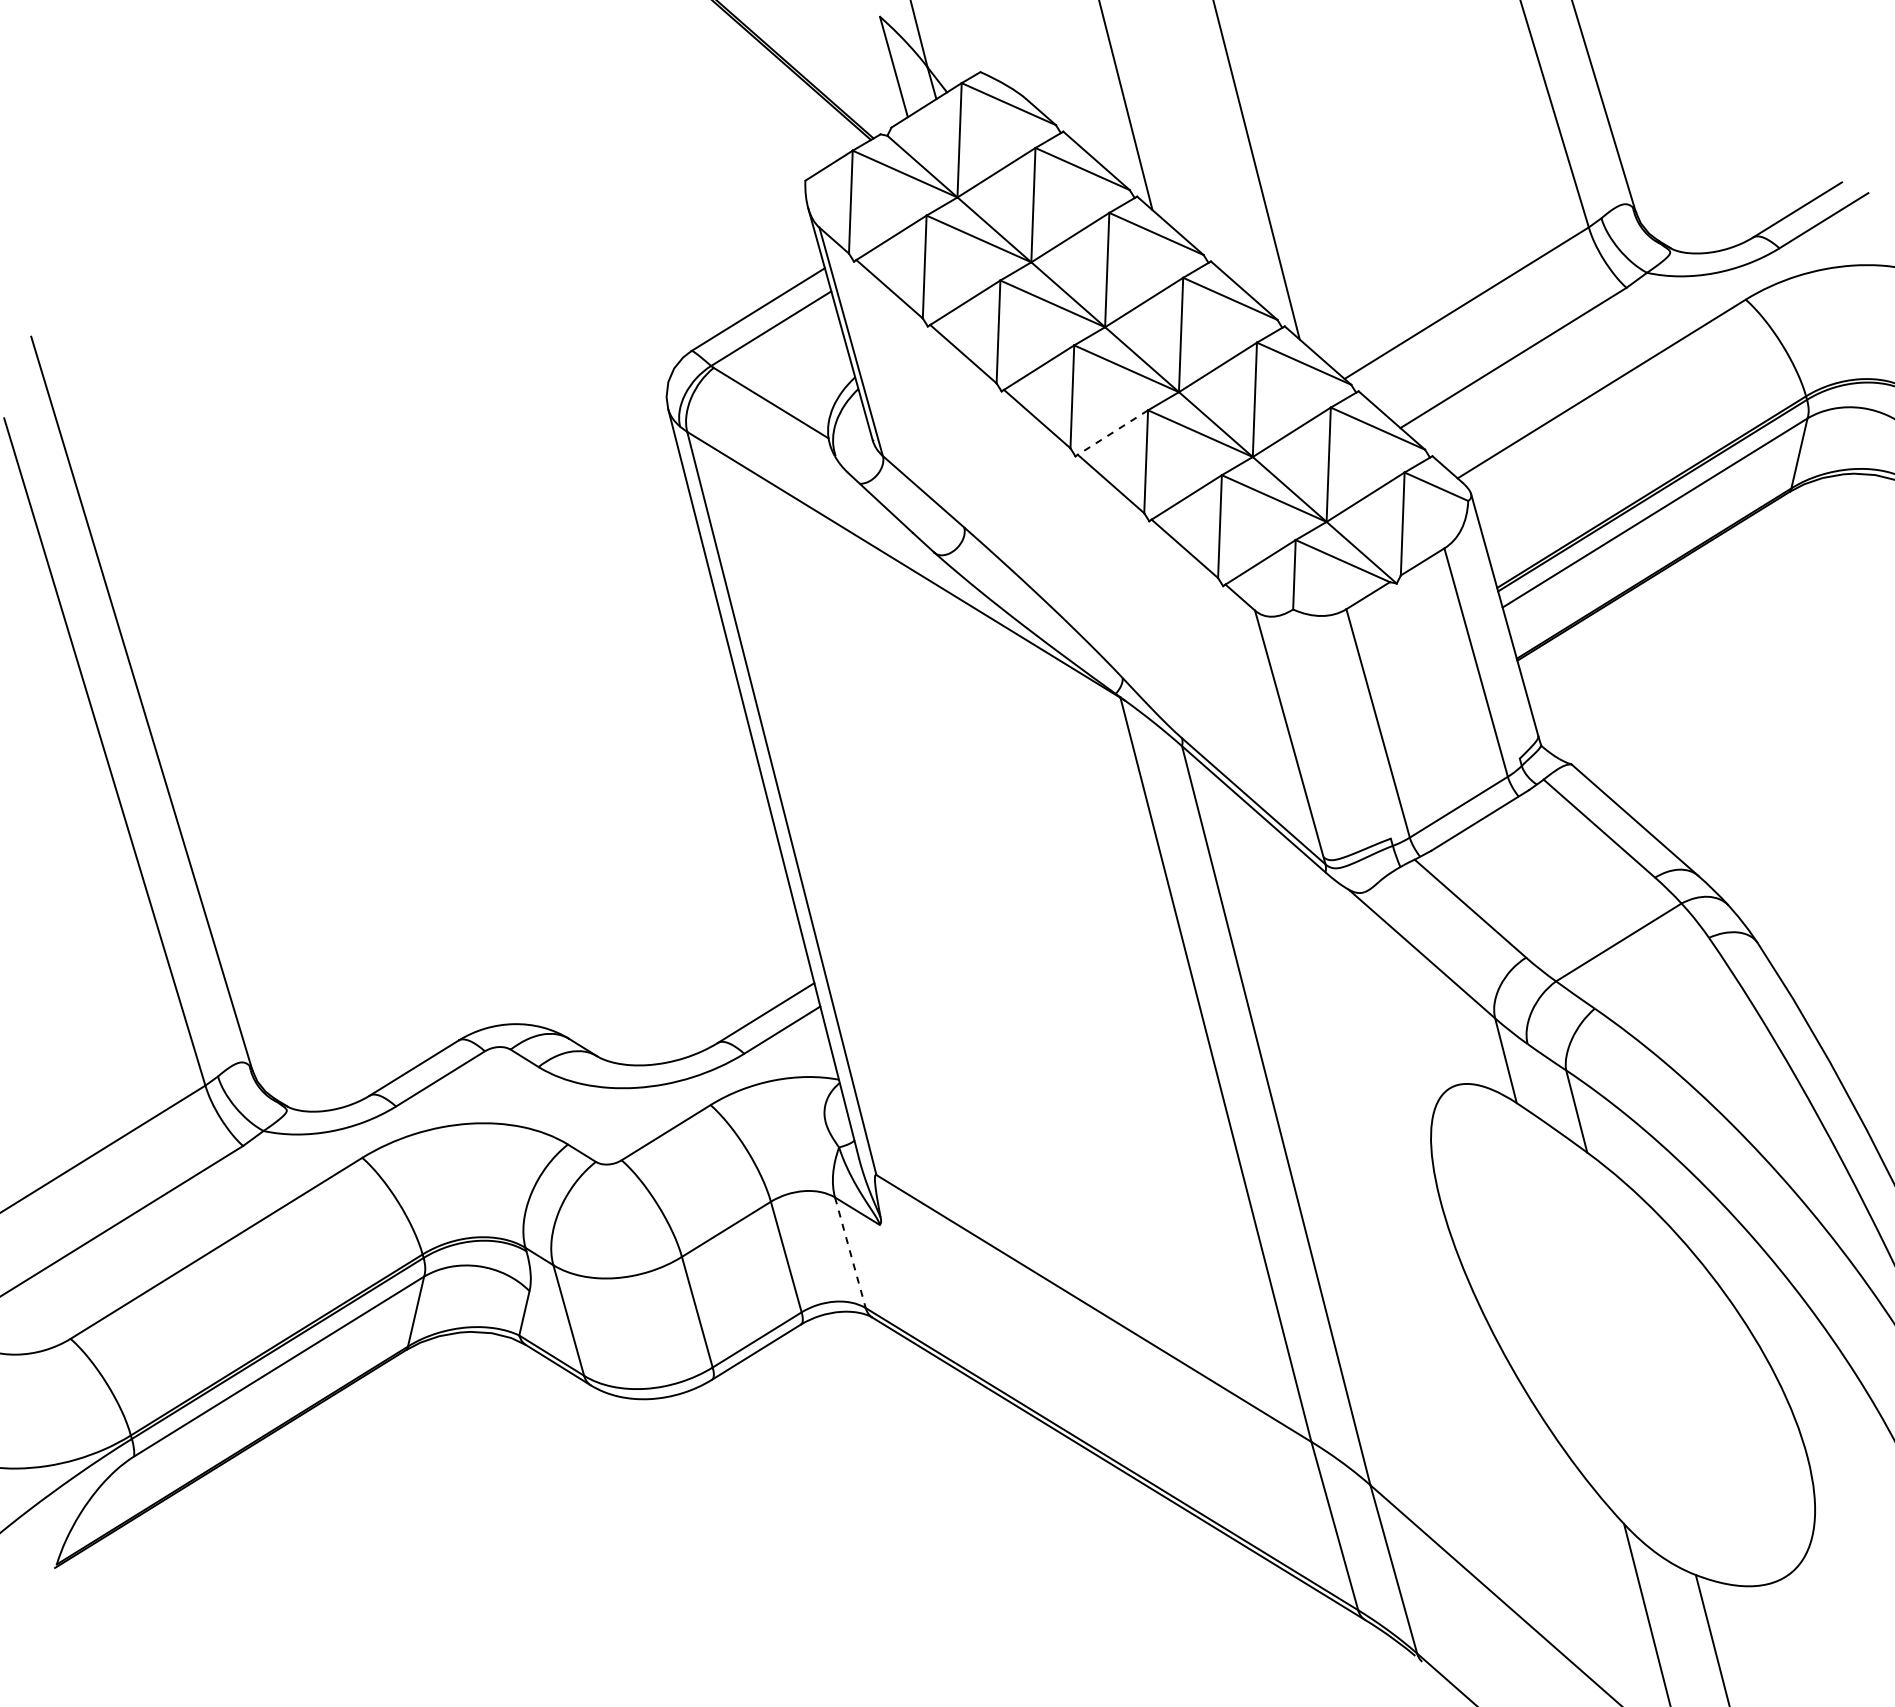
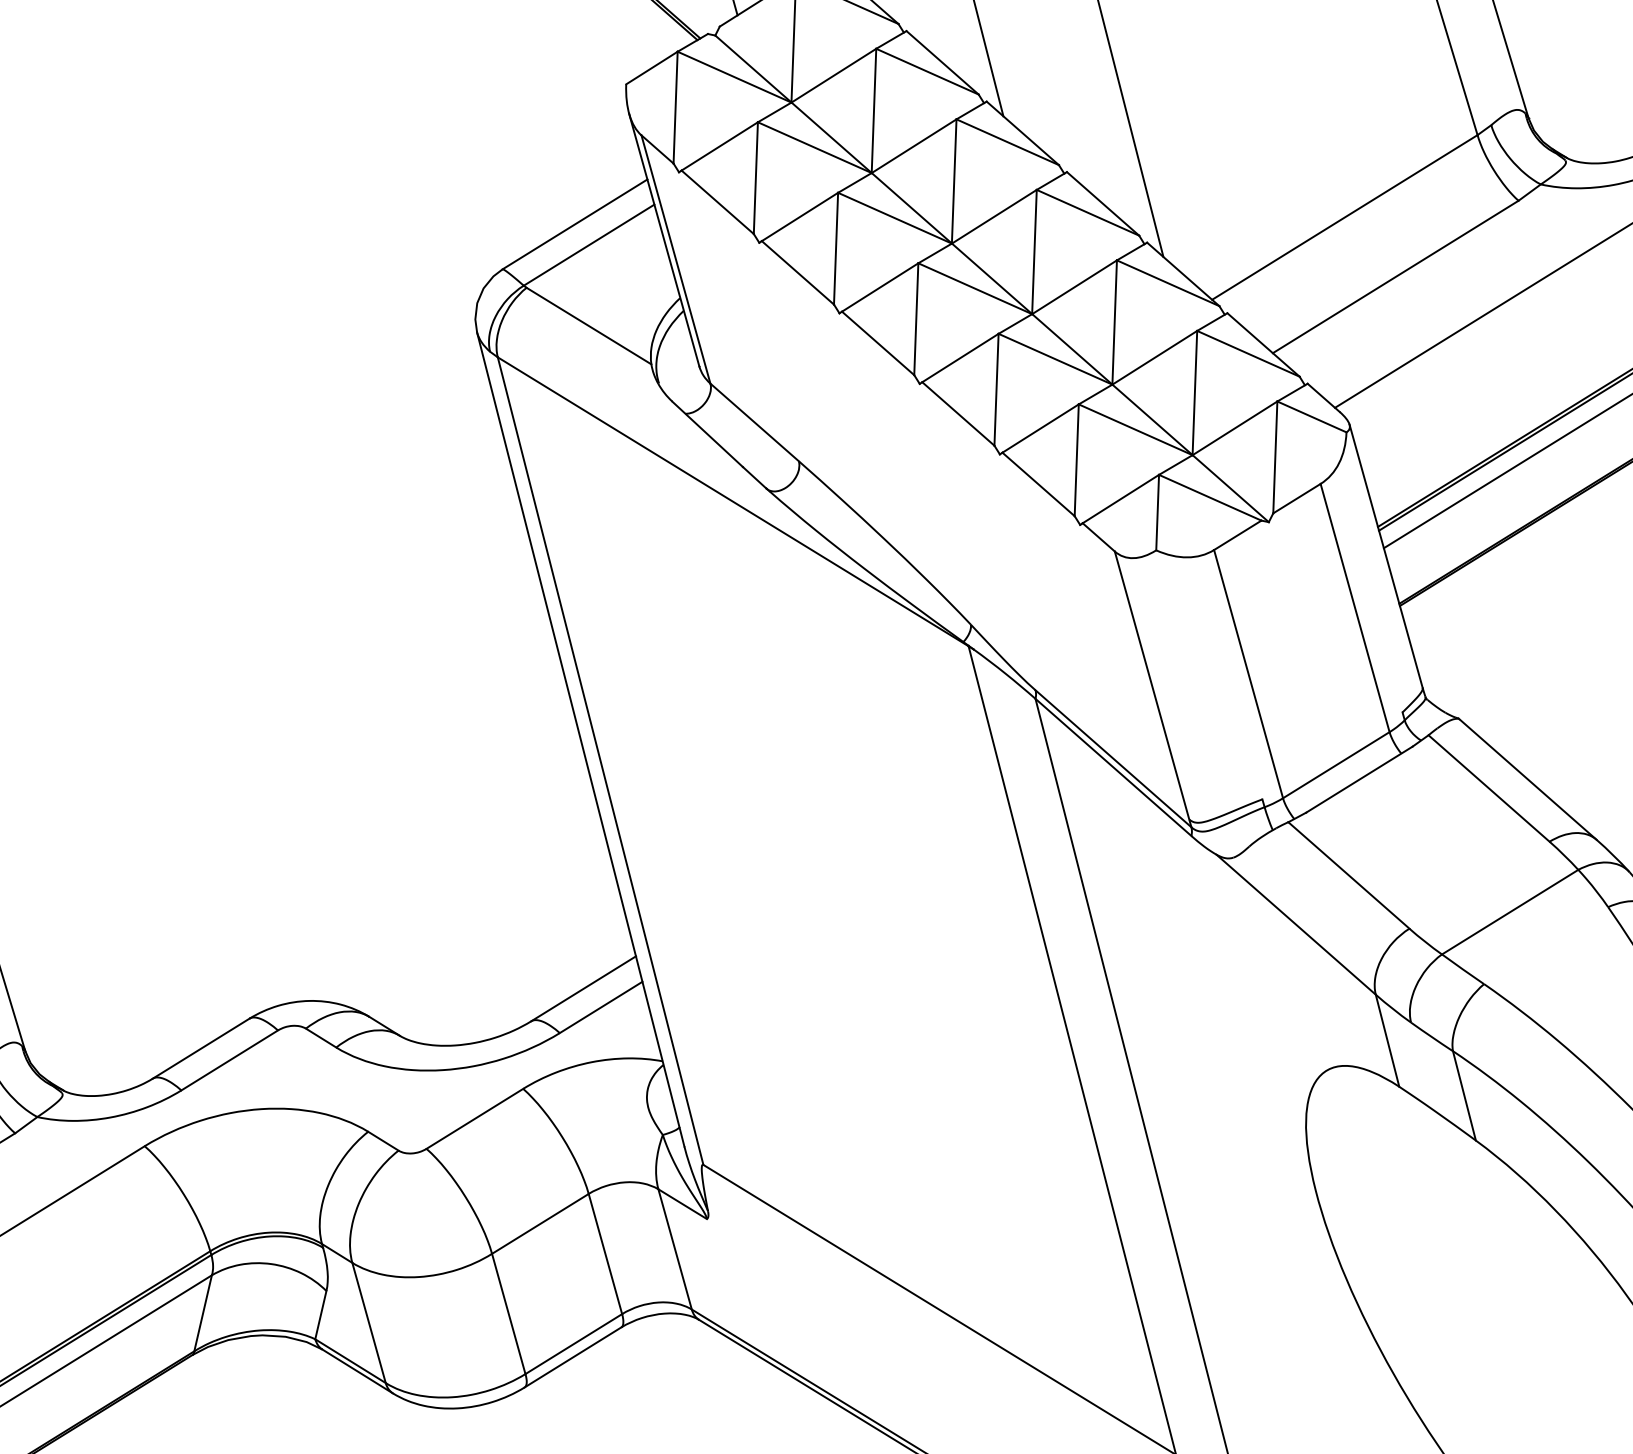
line: (1112, 432) -> (959, 357), dashed -> solid
line: (850, 1253) -> (675, 1250), dashed -> solid

